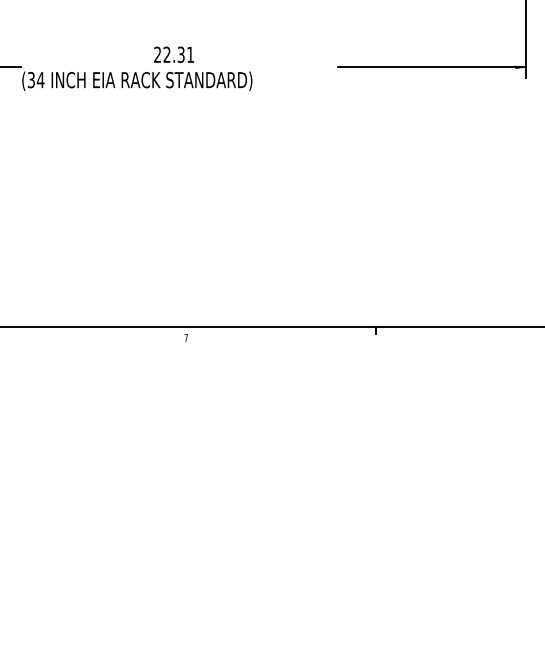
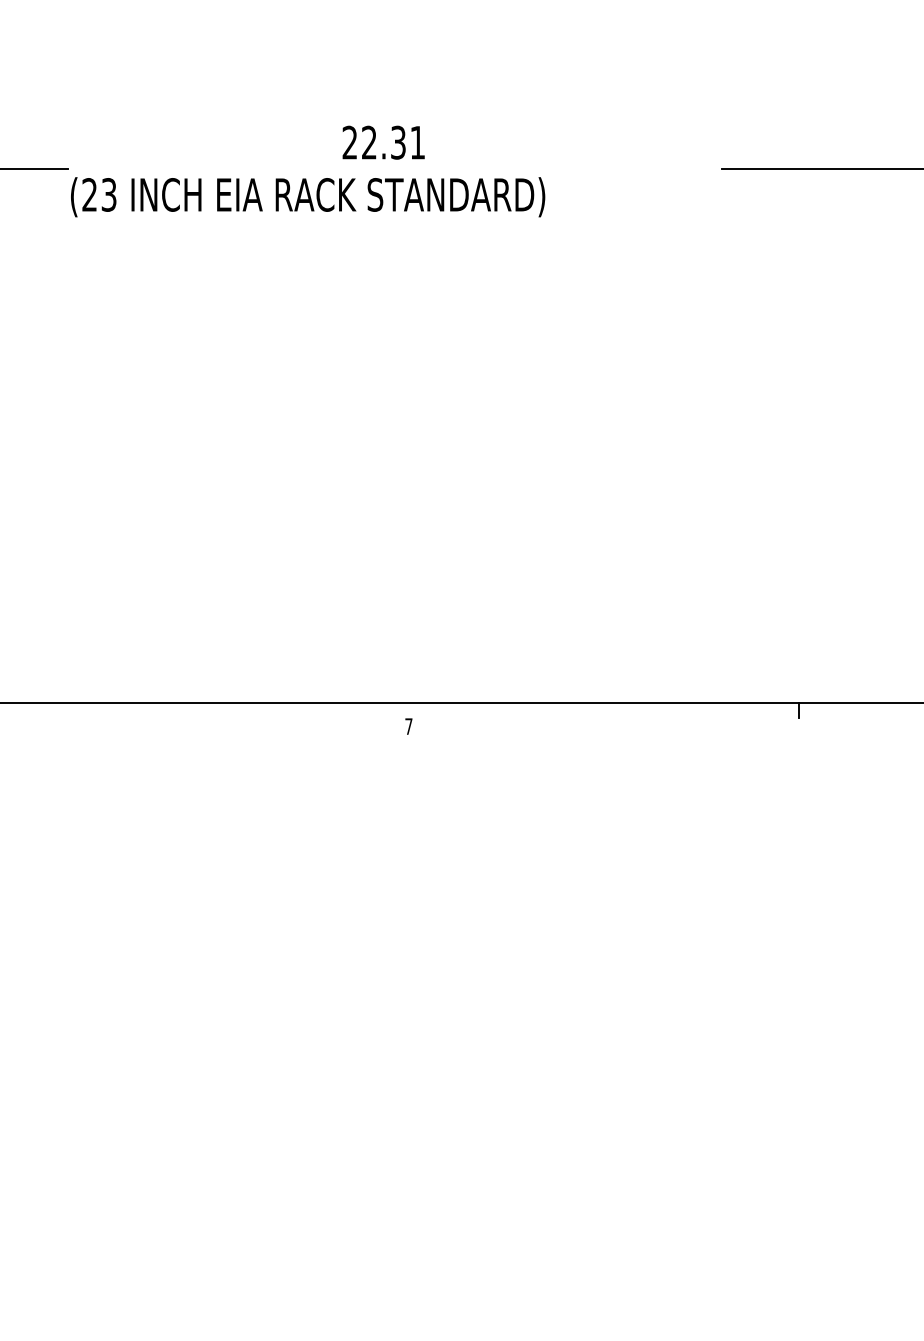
text: (35, 79) -> (98, 193), (34 -> (23

